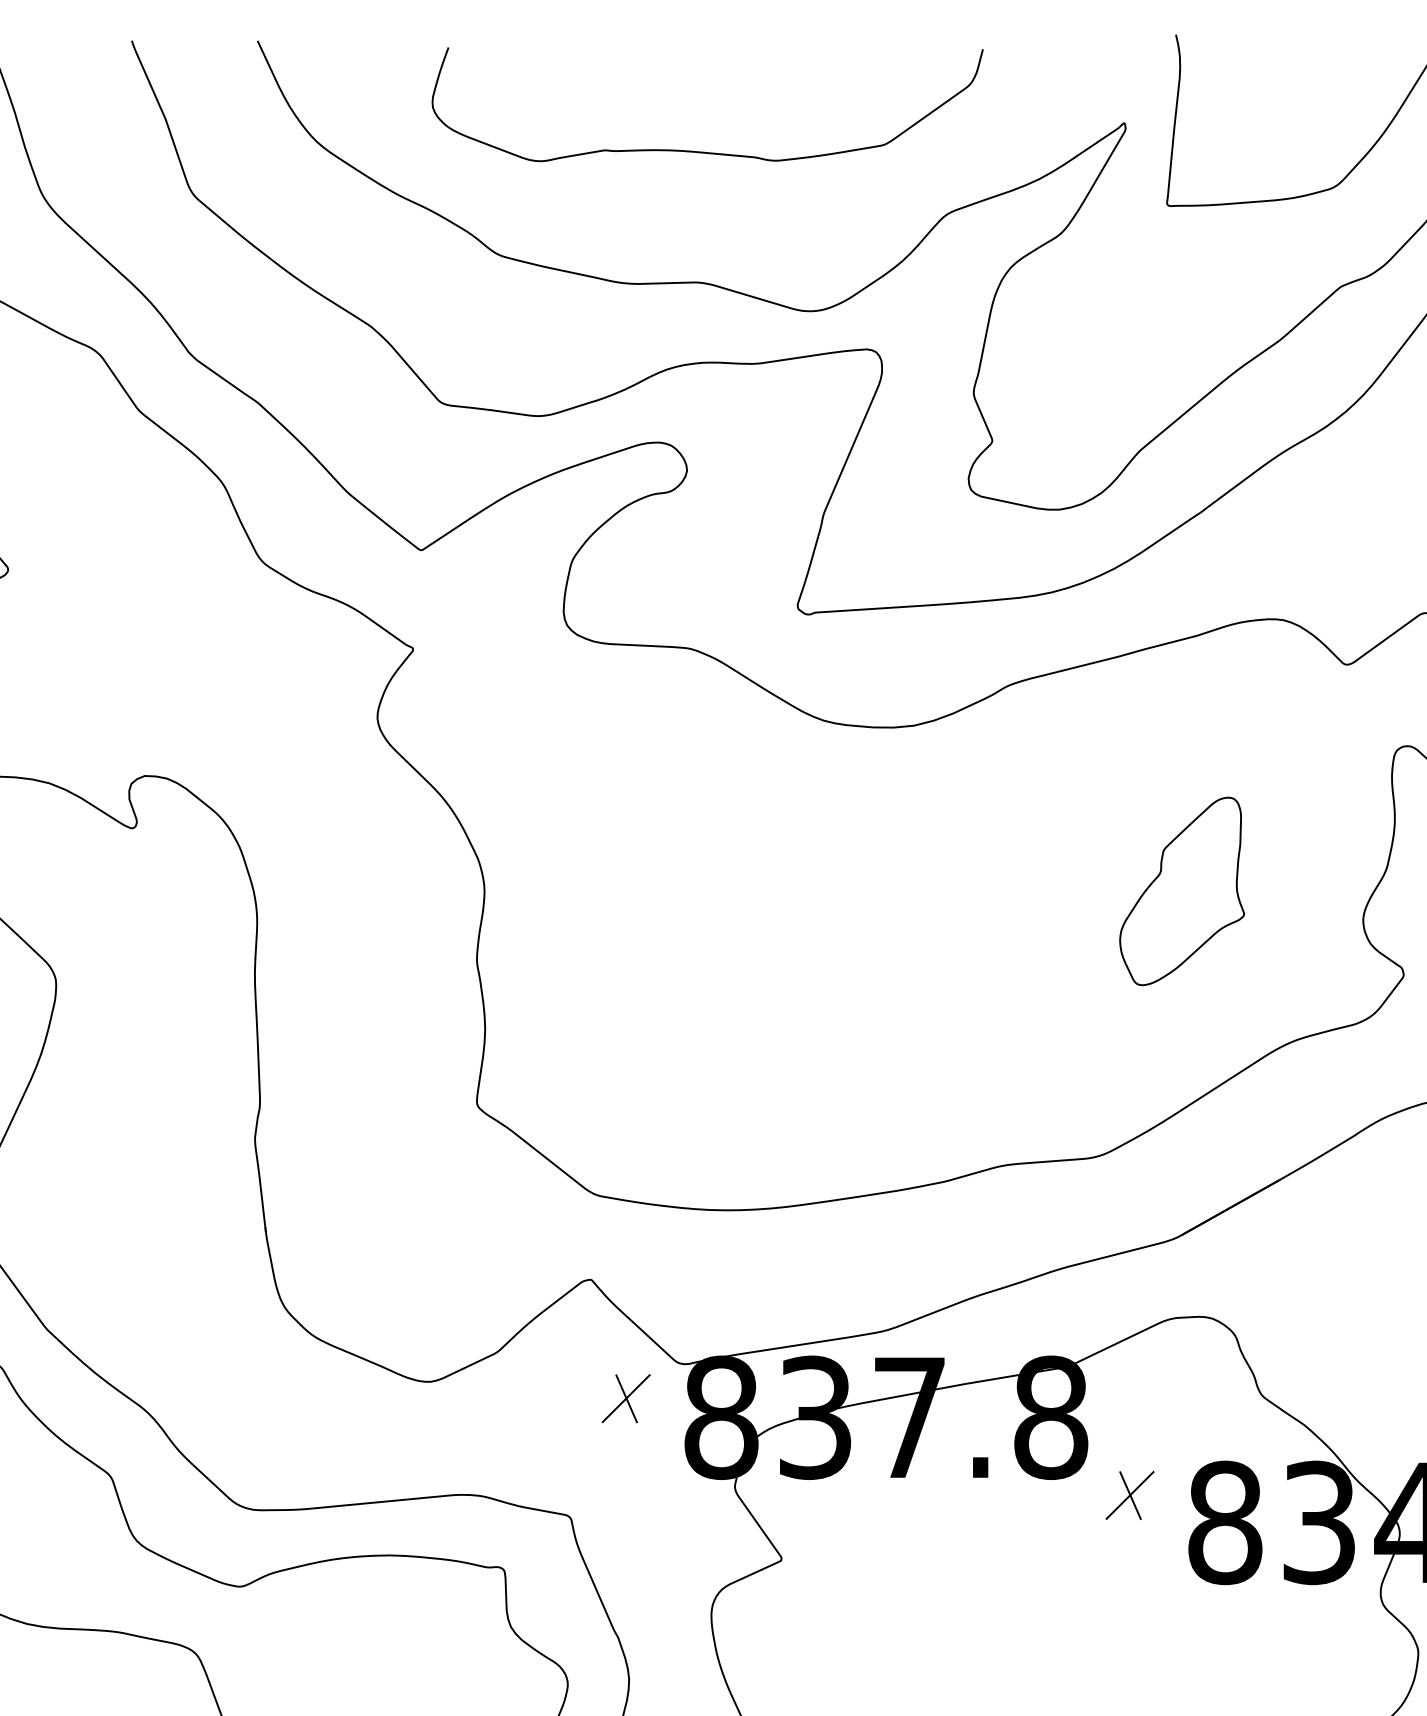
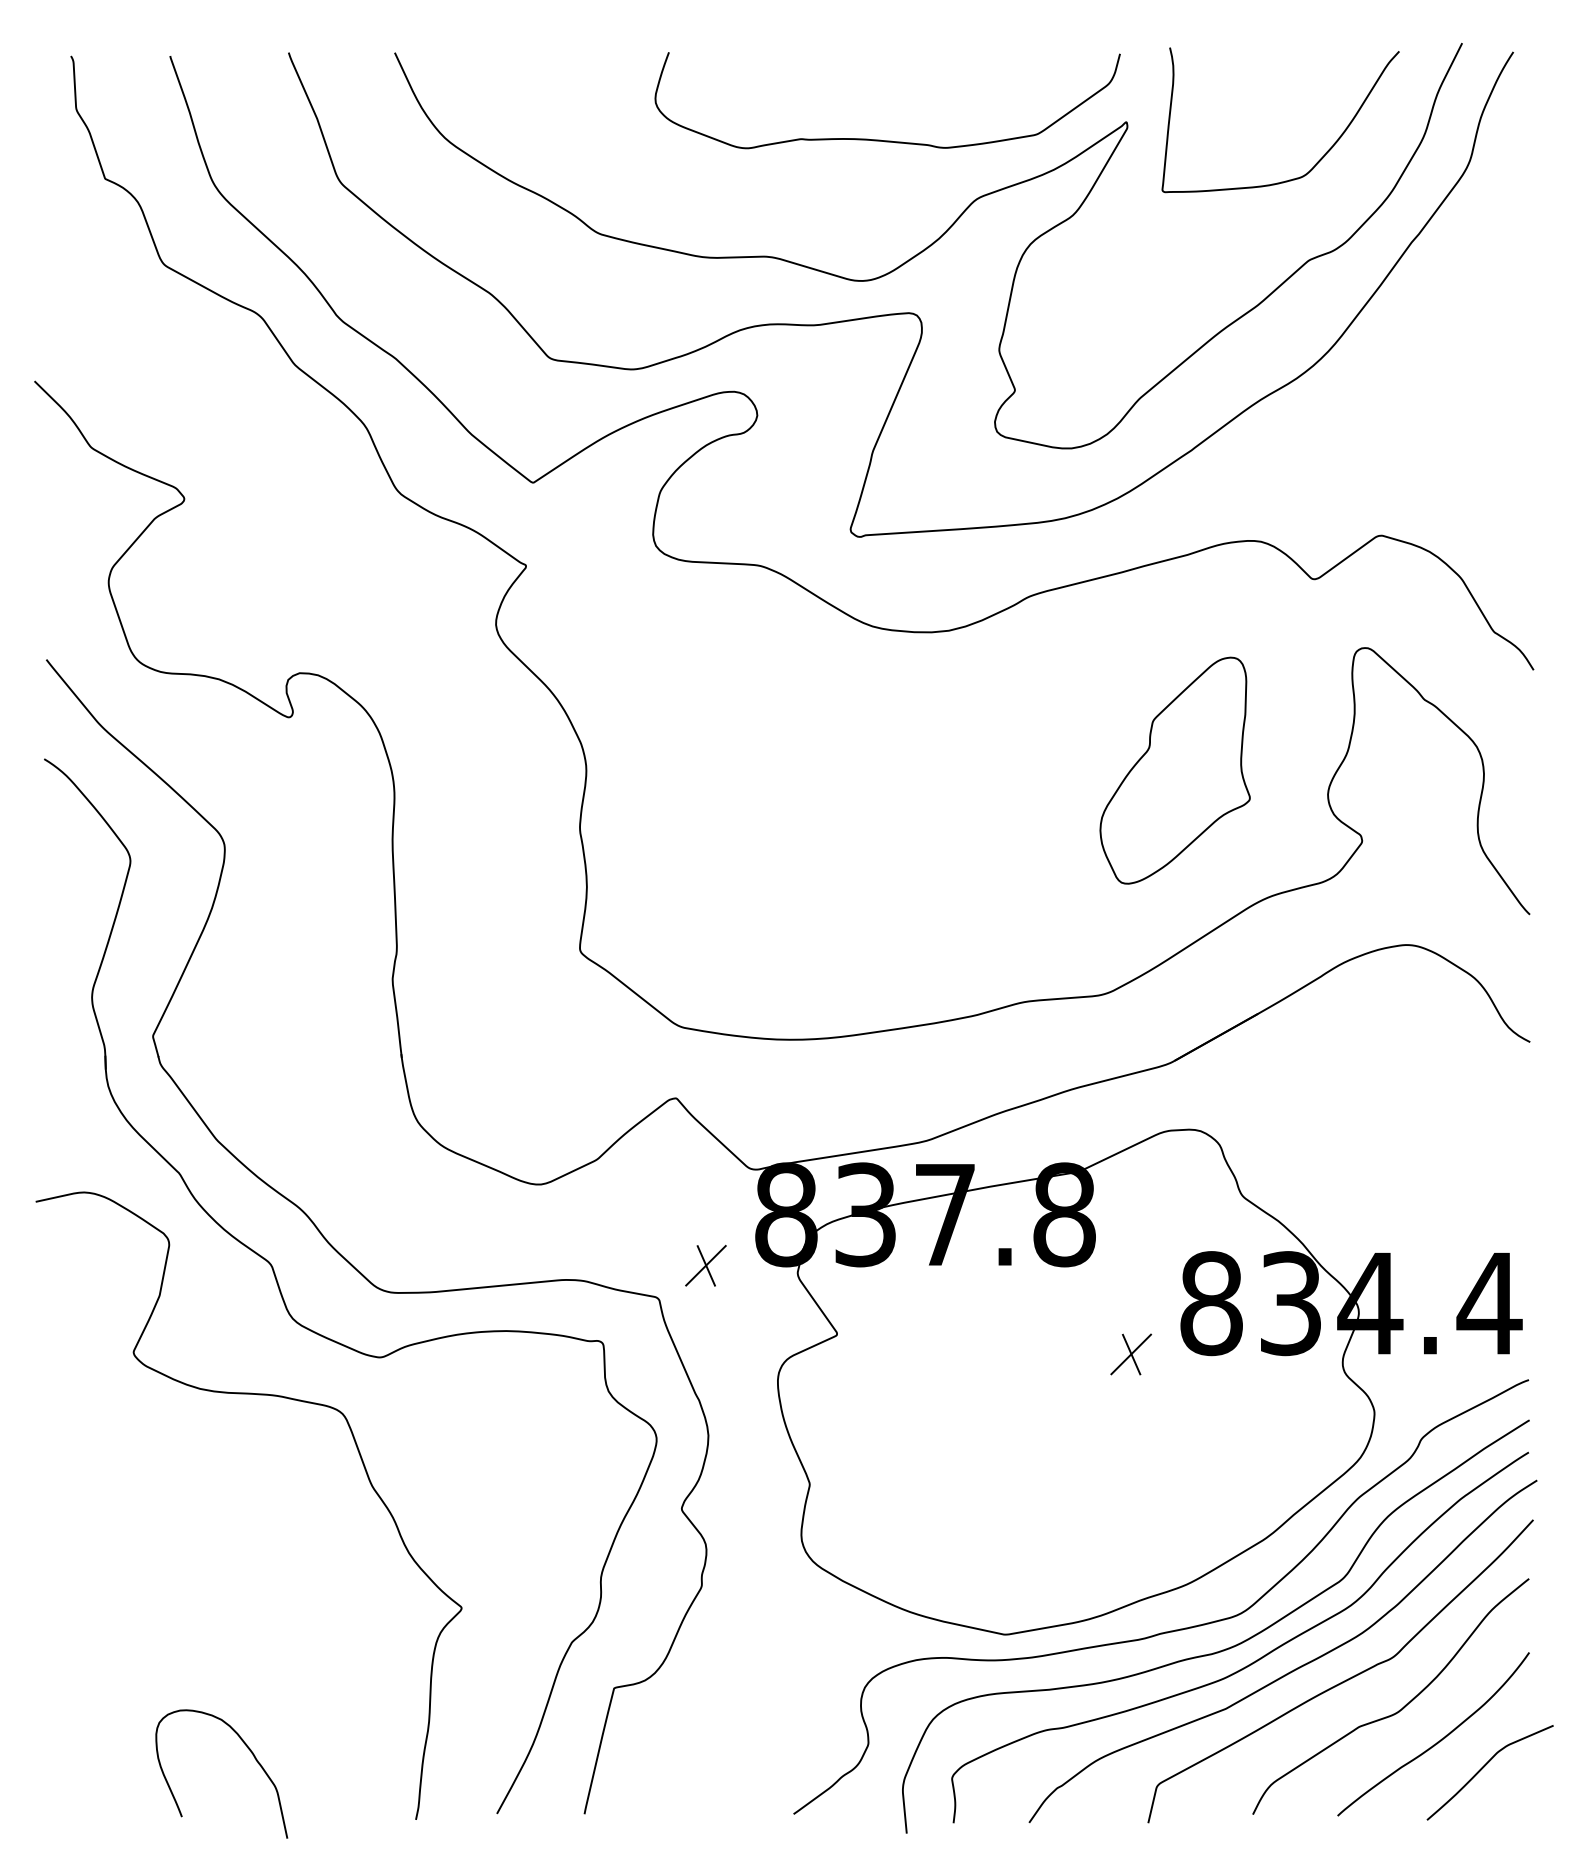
curve: (699, 150) -> (880, 139), moved
part: (1181, 891) -> (1174, 770), size x1.43
part: (625, 1398) -> (705, 1265), moved
part: (1130, 1495) -> (1131, 1354), moved

